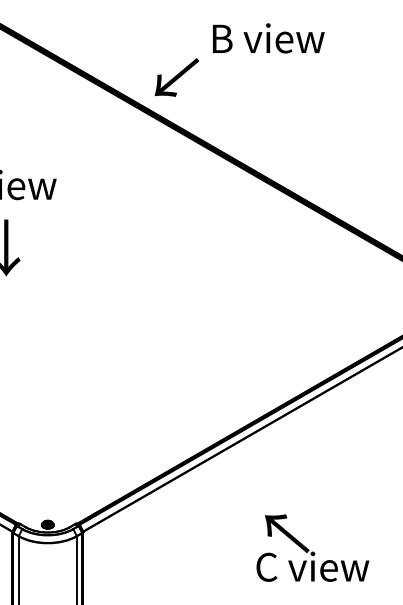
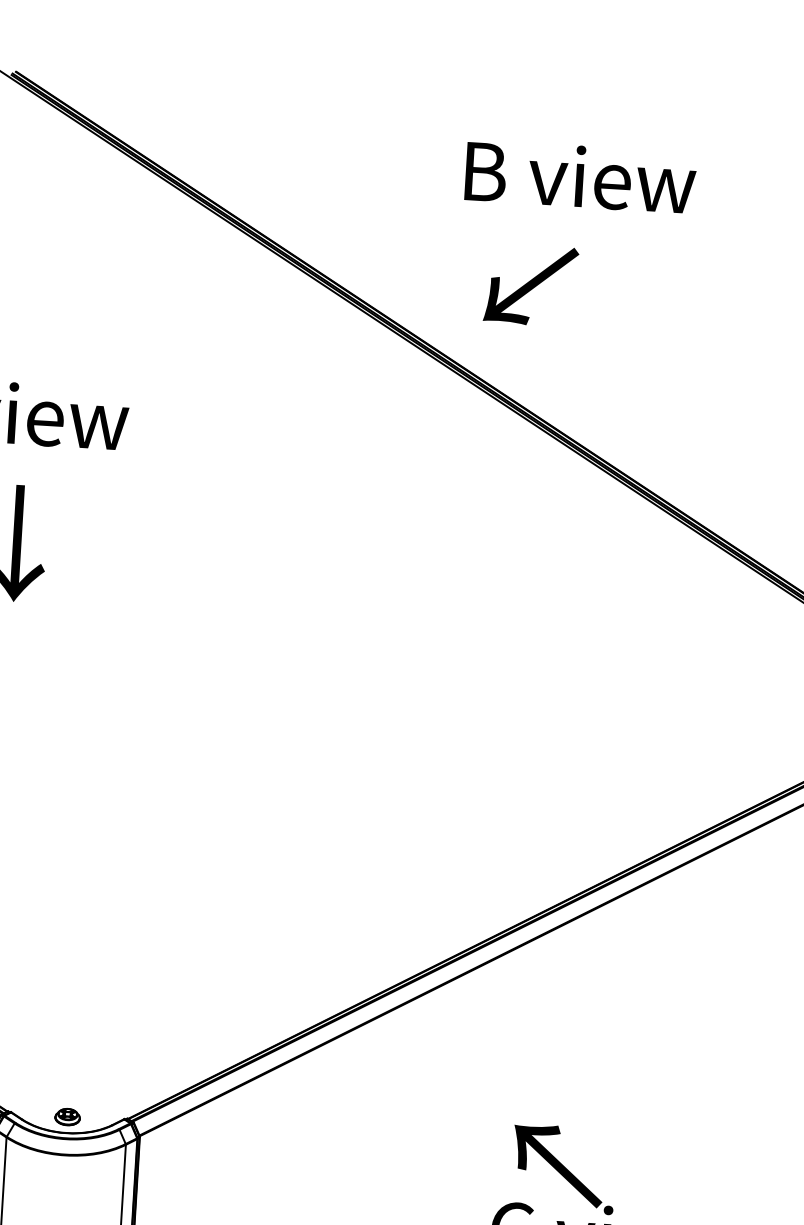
text: (268, 38) -> (580, 177), moved
text: (176, 77) -> (530, 285), moved

